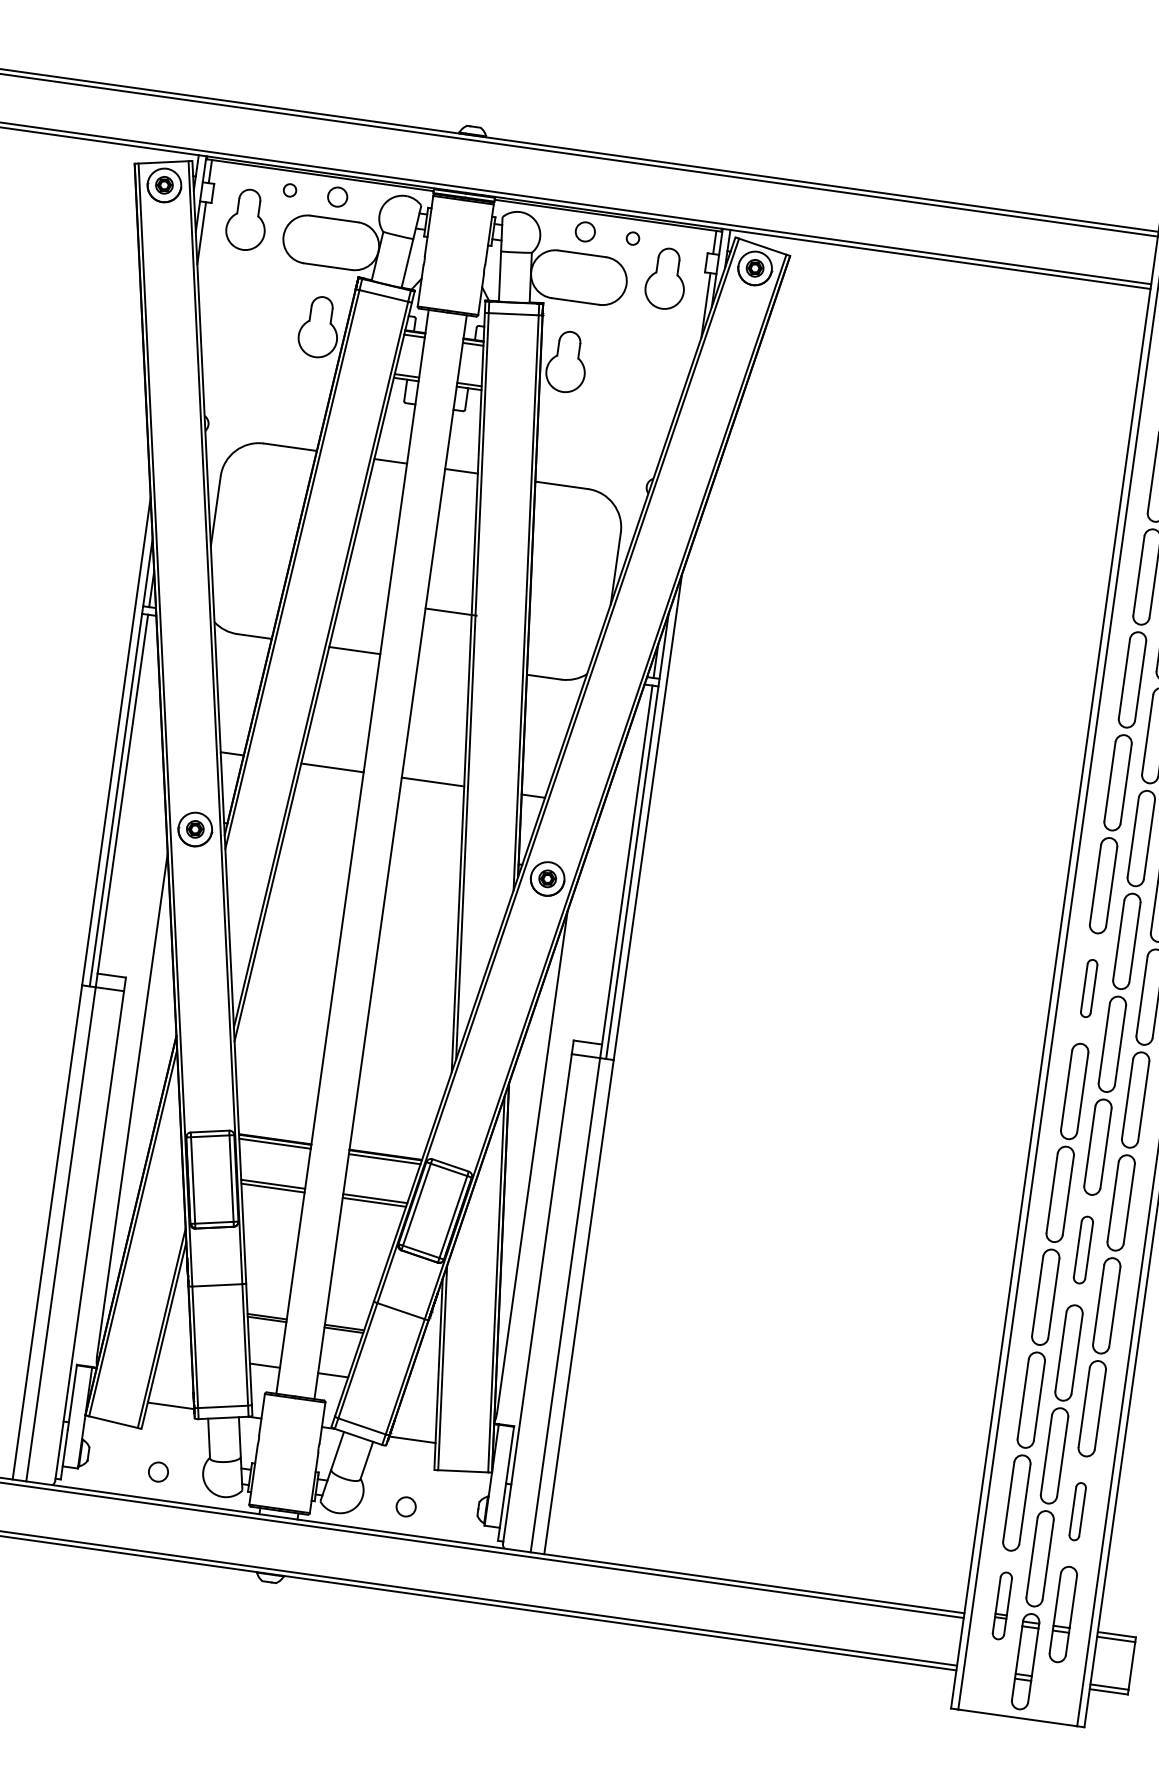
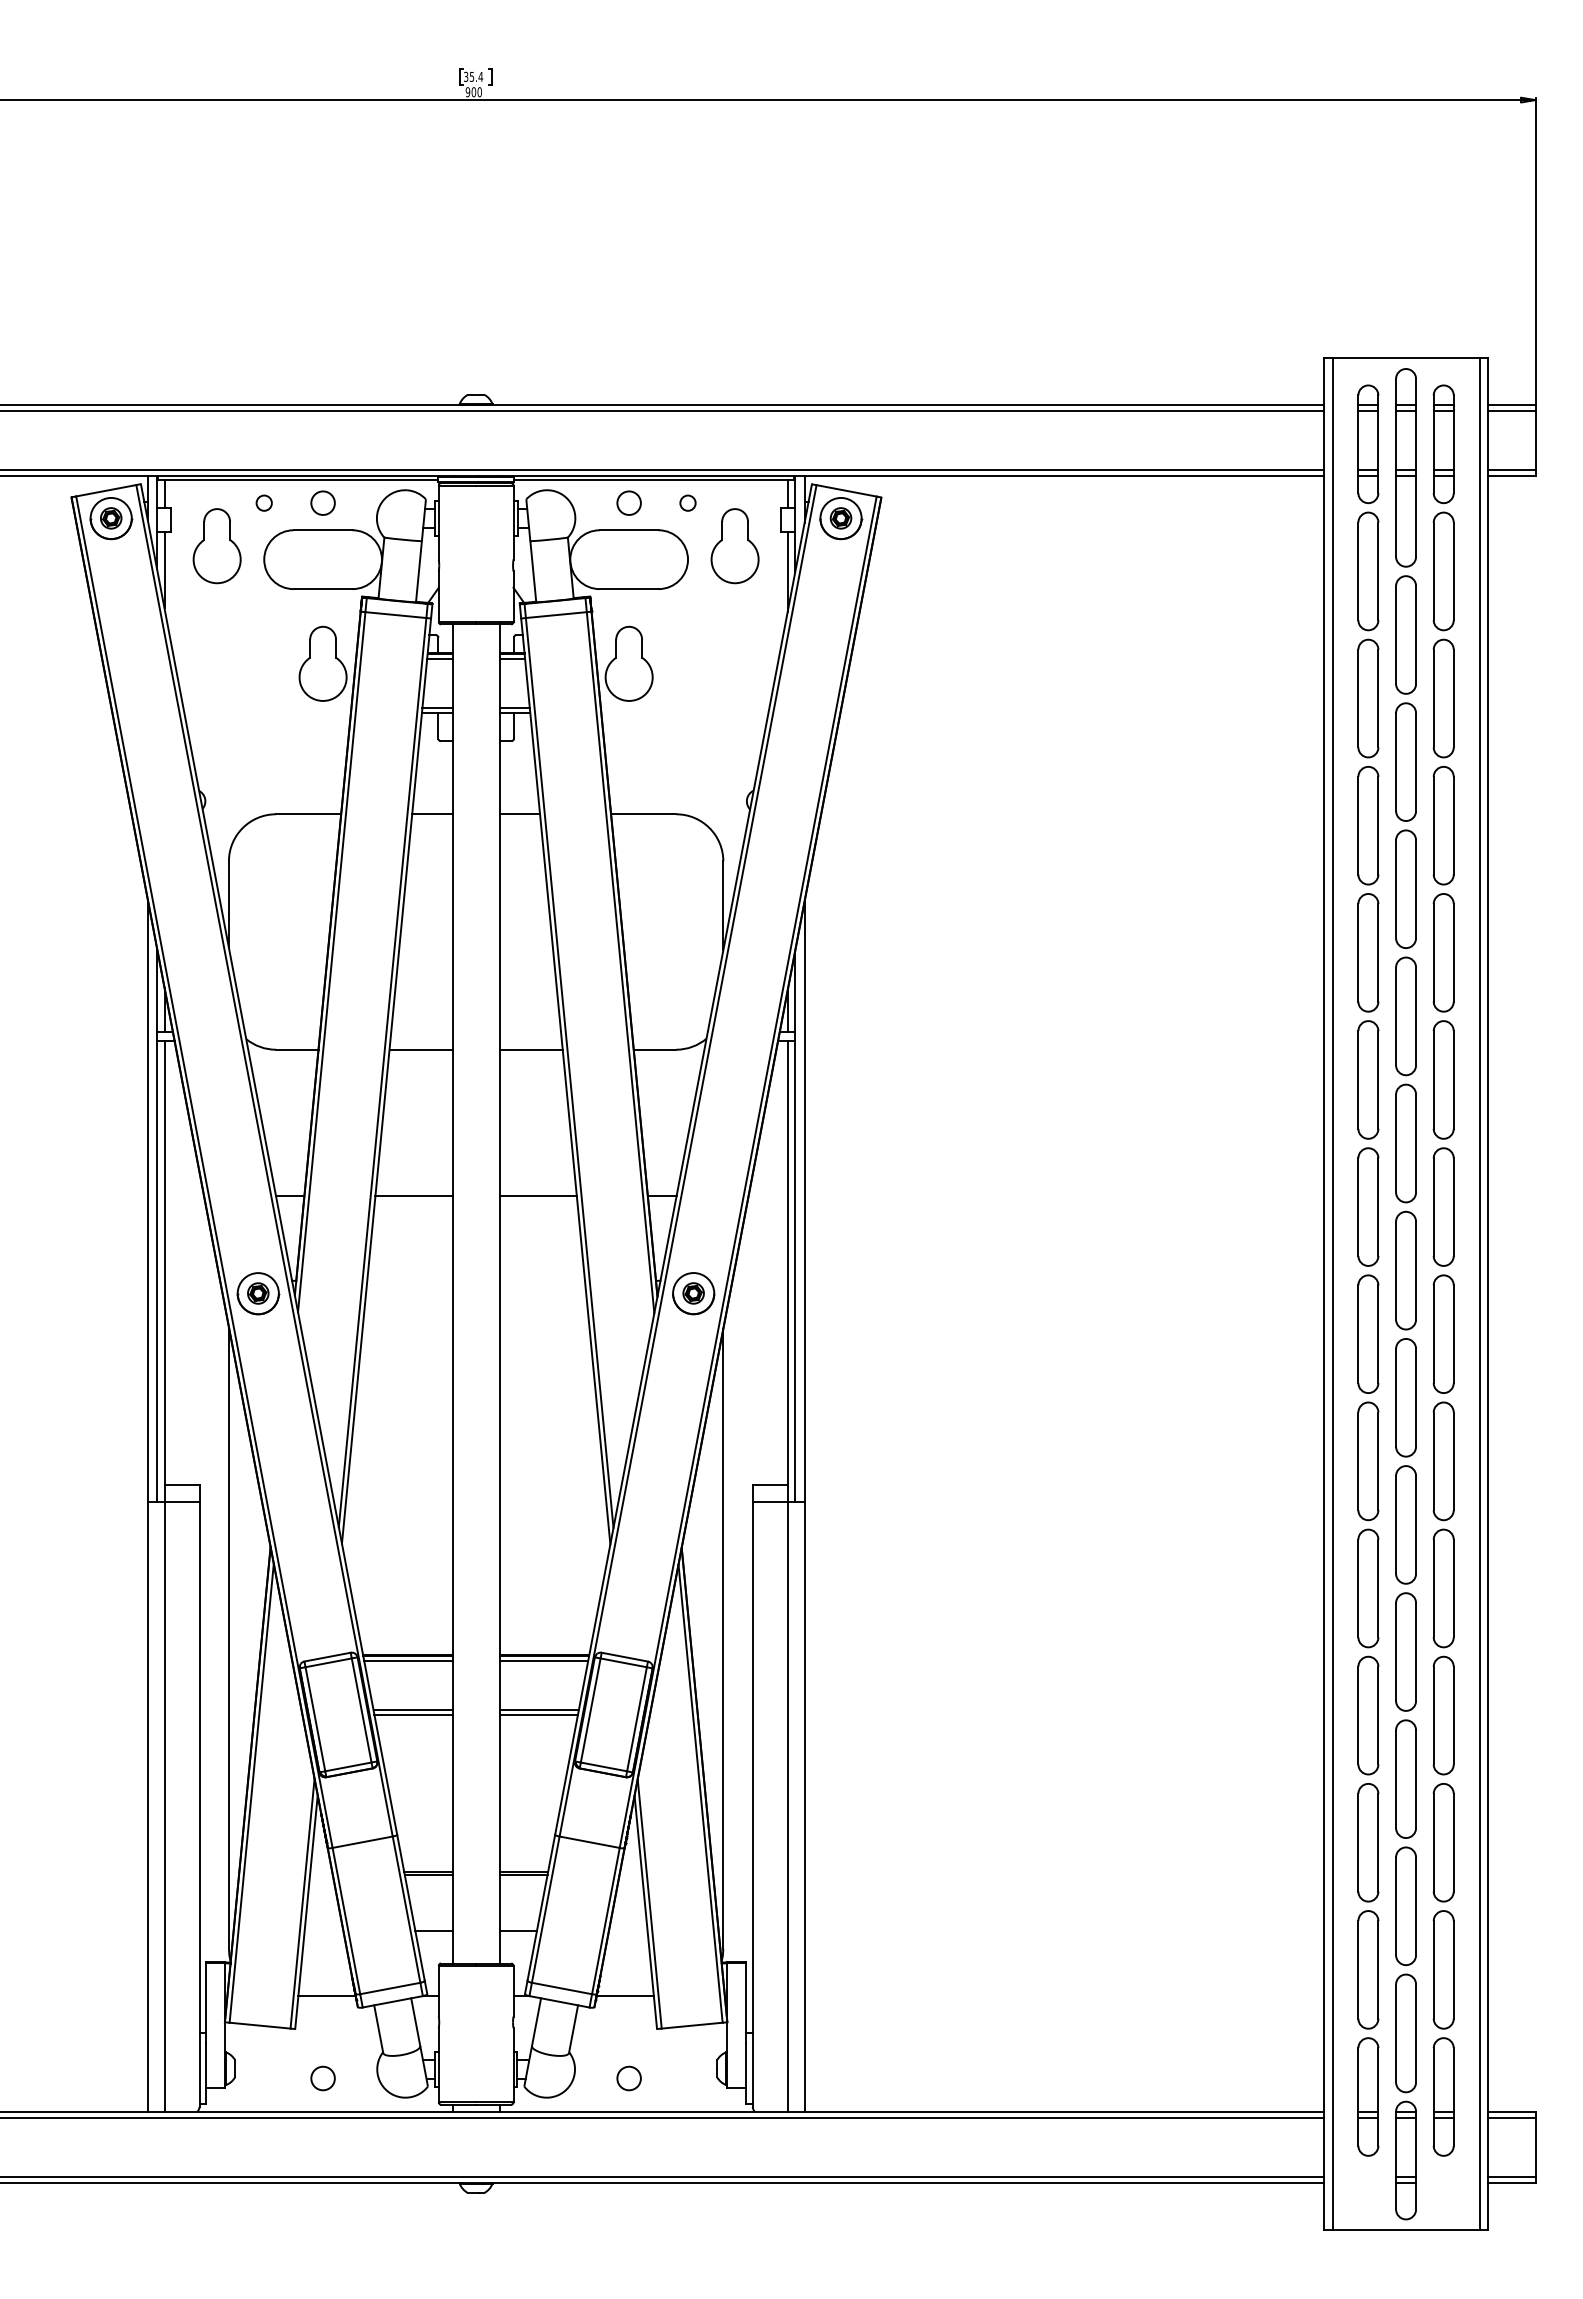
line: (450, 611) -> (530, 1049), moved
part: (1089, 988) -> (1368, 1333), size x1.67
part: (1083, 1249) -> (1405, 1651), size x1.43
part: (1077, 1511) -> (1443, 1969), size x1.67
part: (1002, 1605) -> (1368, 2096), size x1.43

